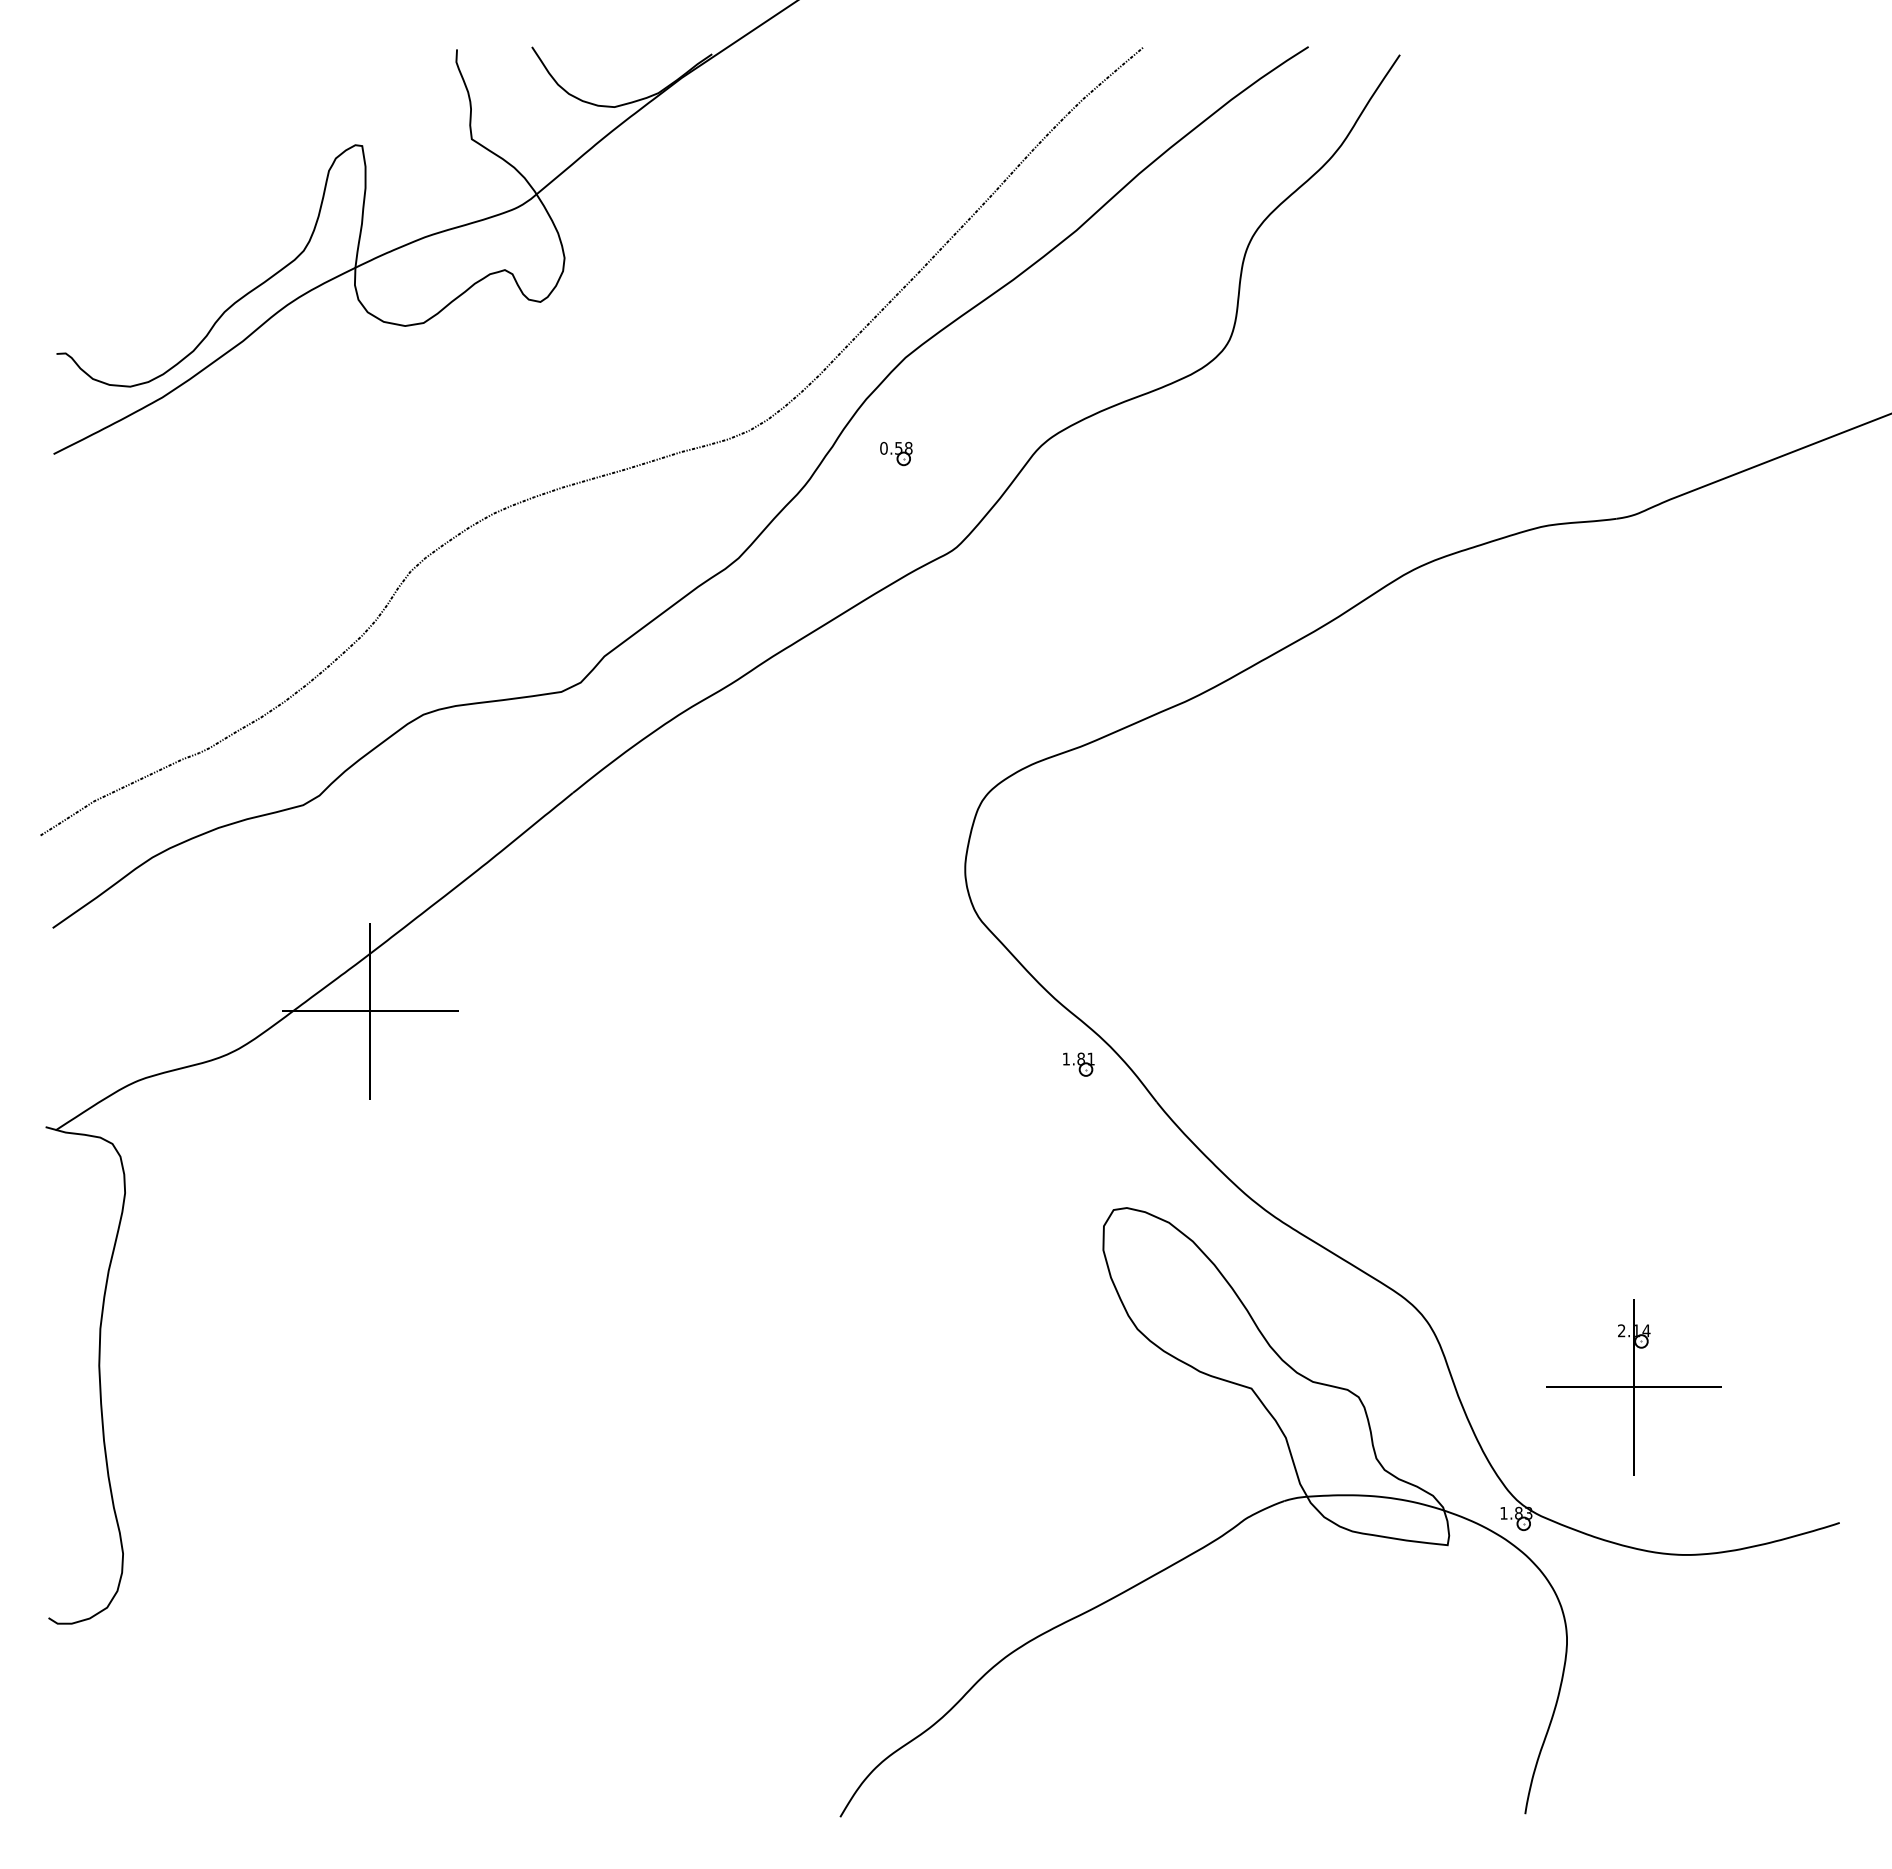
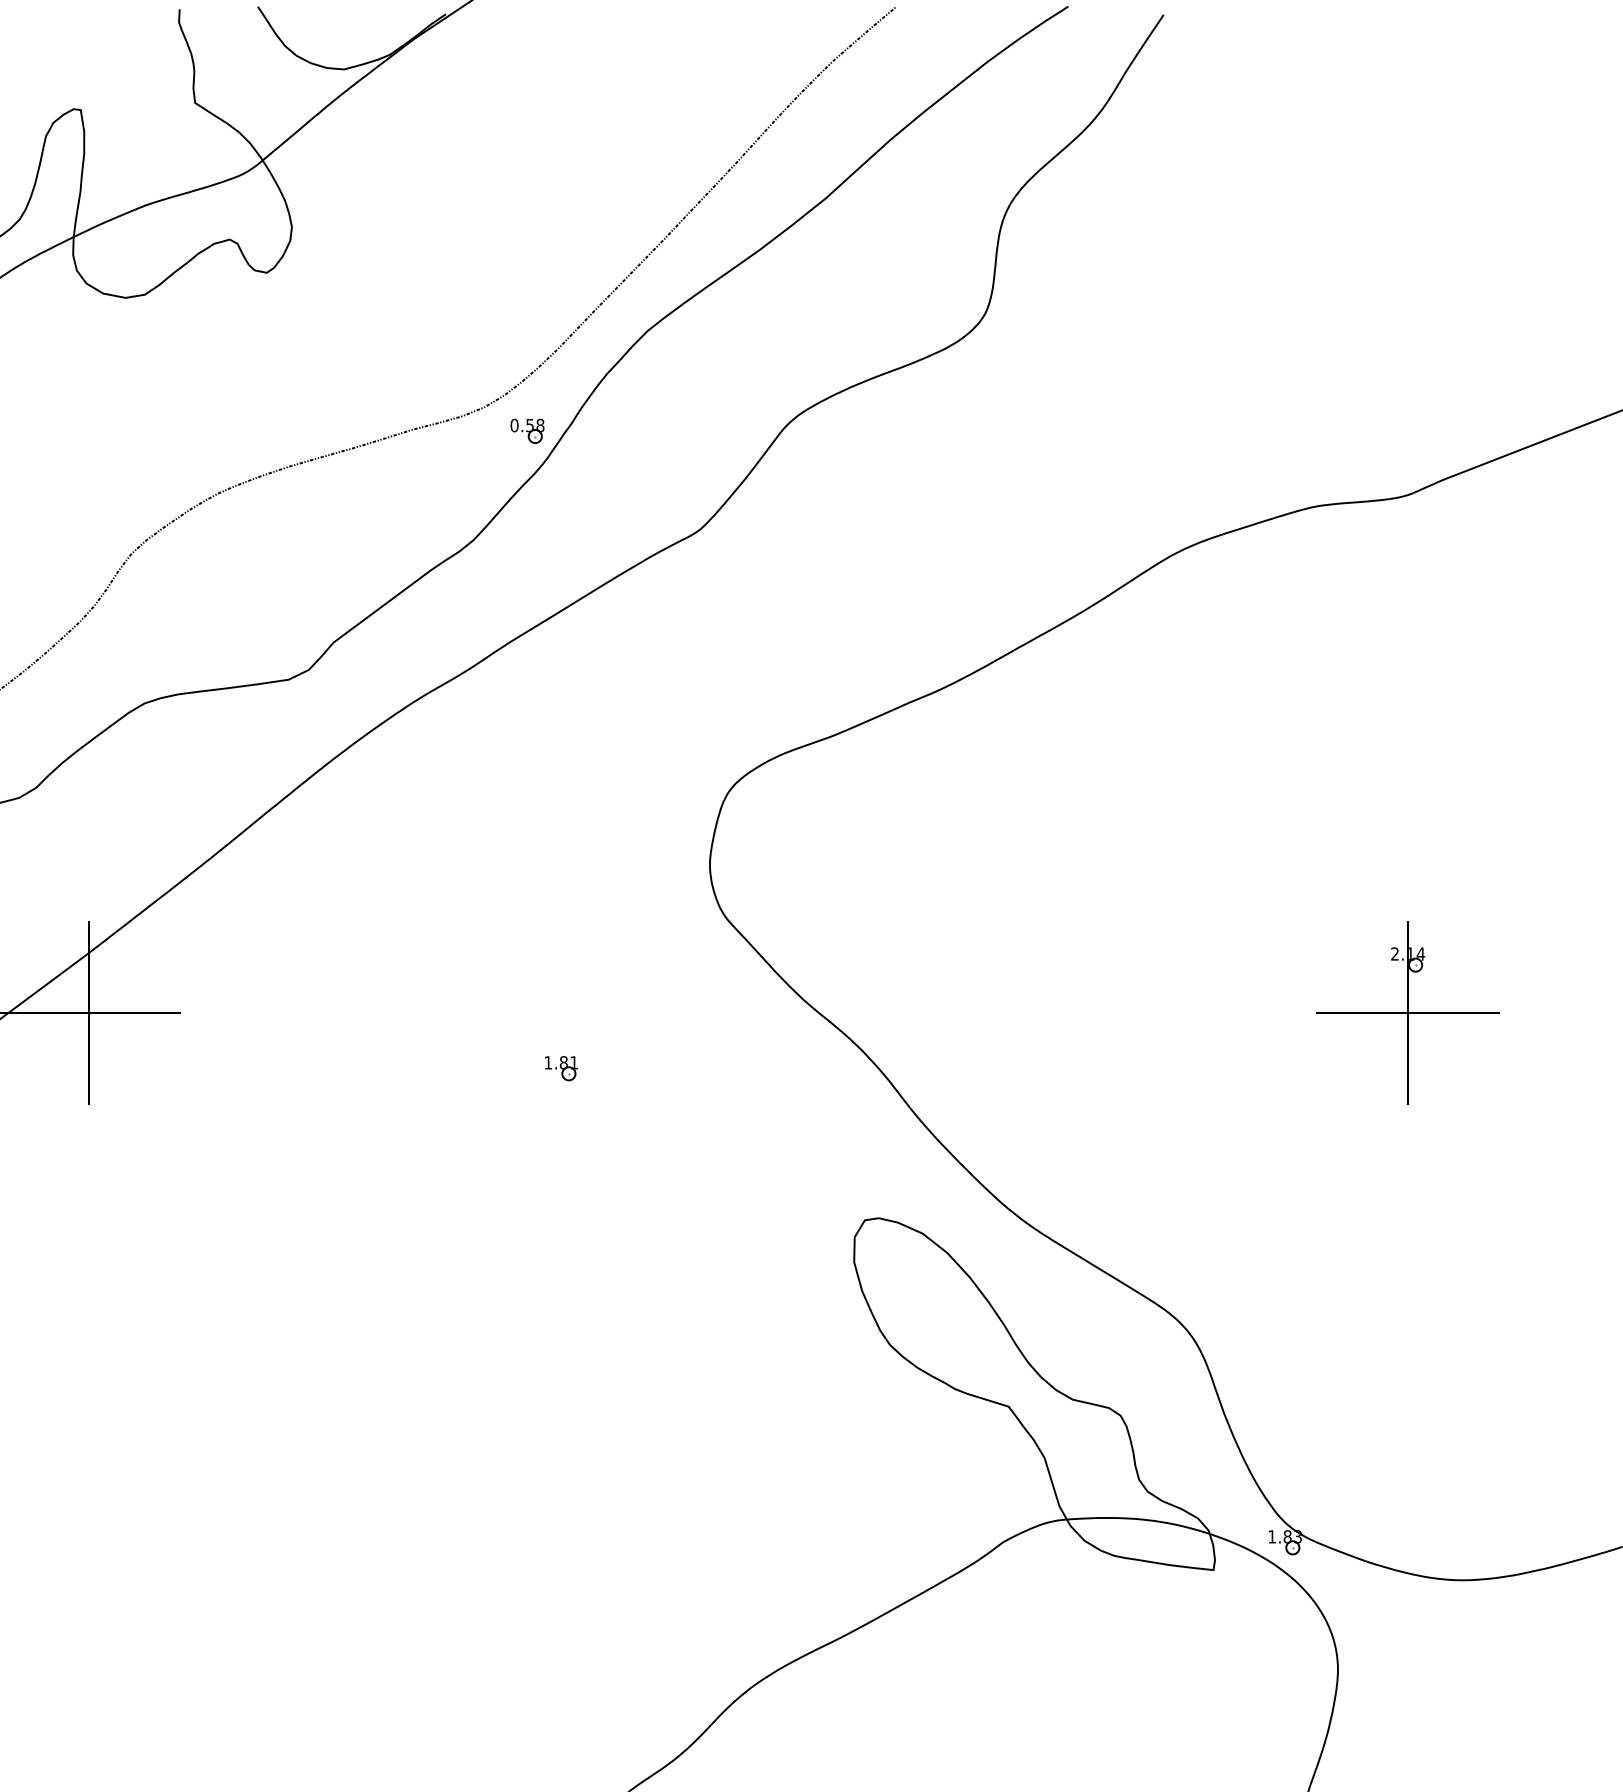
part: (896, 453) -> (527, 430), moved
part: (1078, 1064) -> (561, 1068), moved
part: (1633, 1387) -> (1407, 1013), moved

